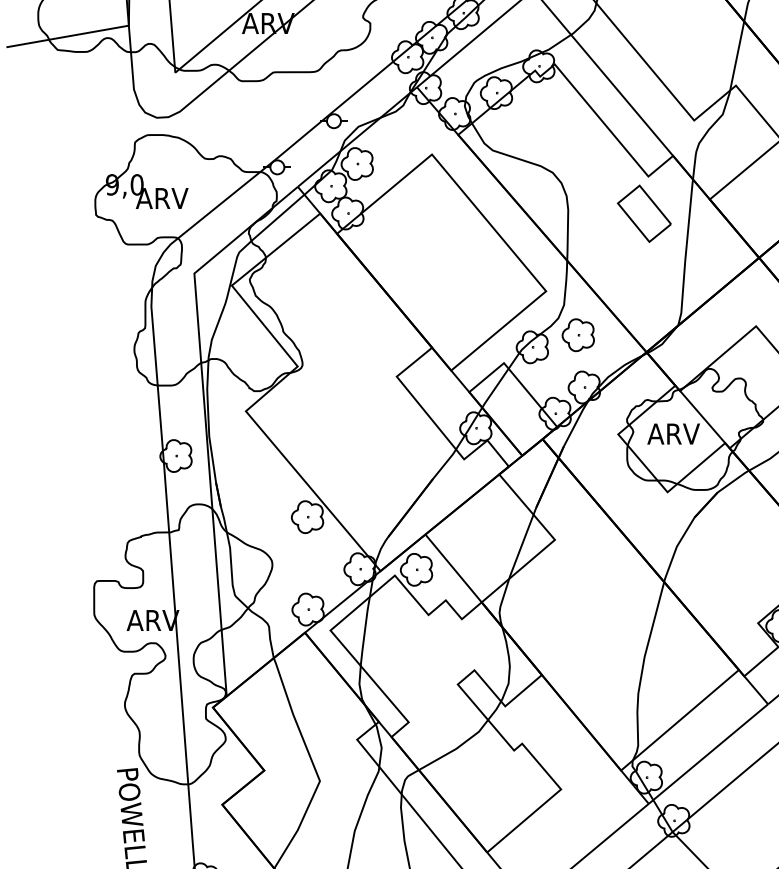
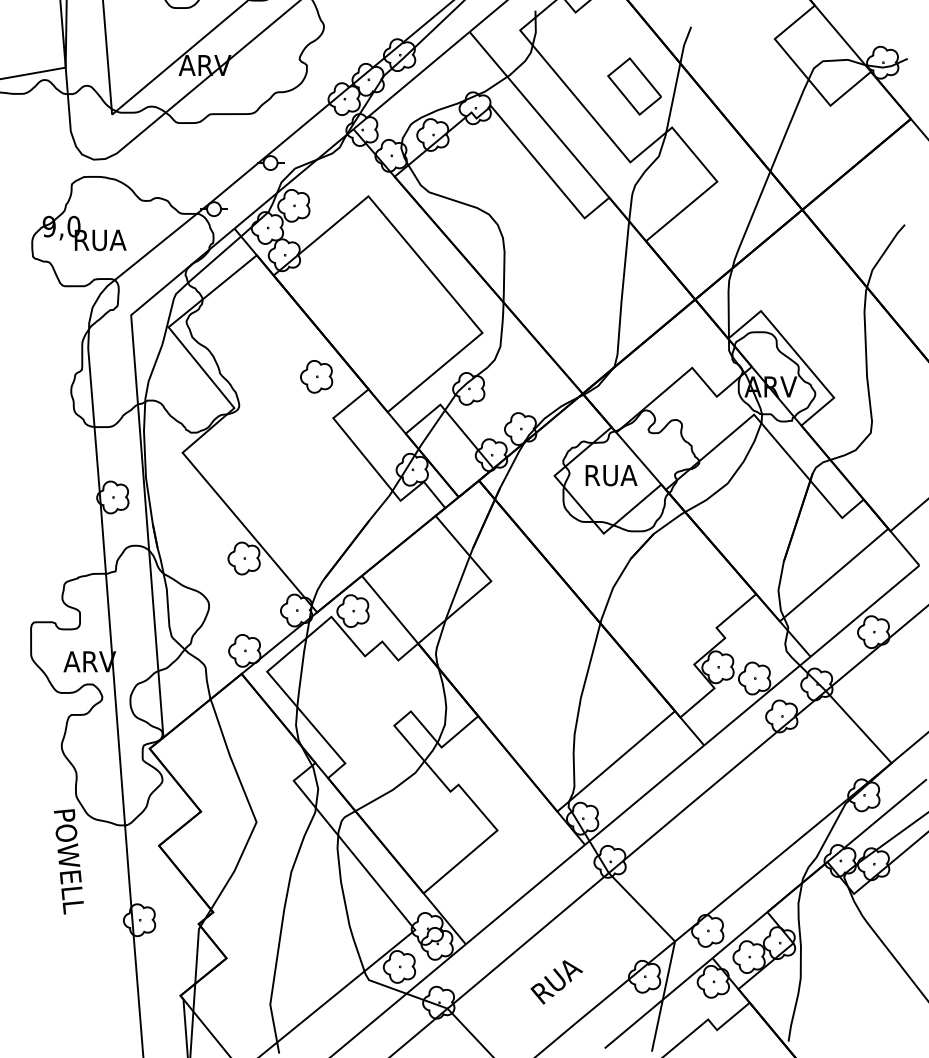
text: (162, 198) -> (99, 240), ARV -> RUA
part: (644, 213) -> (634, 86), moved
part: (578, 334) -> (316, 376), moved
text: (674, 434) -> (610, 475), ARV -> RUA

